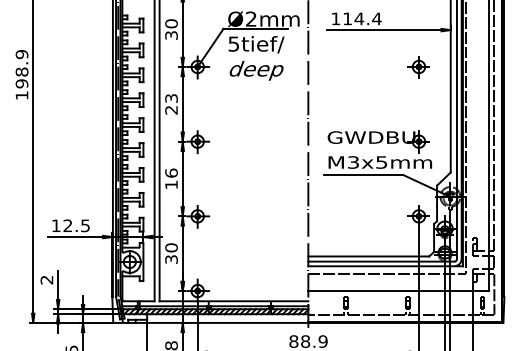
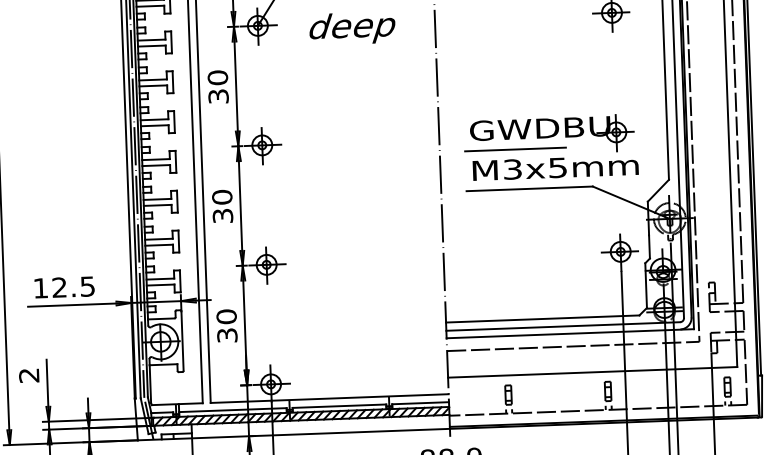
text: (171, 103) -> (218, 85), 23 -> 30
line: (355, 150) -> (515, 150), added
text: (171, 178) -> (222, 205), 16 -> 30

